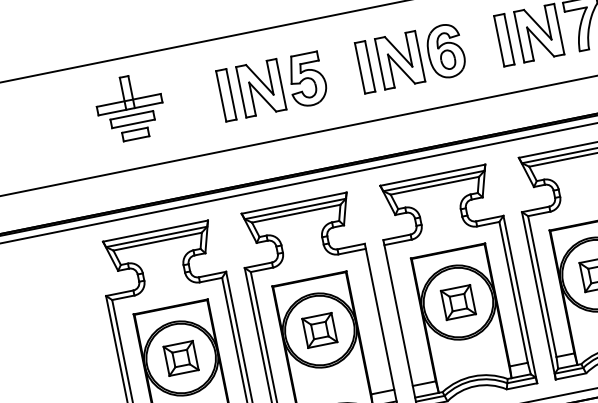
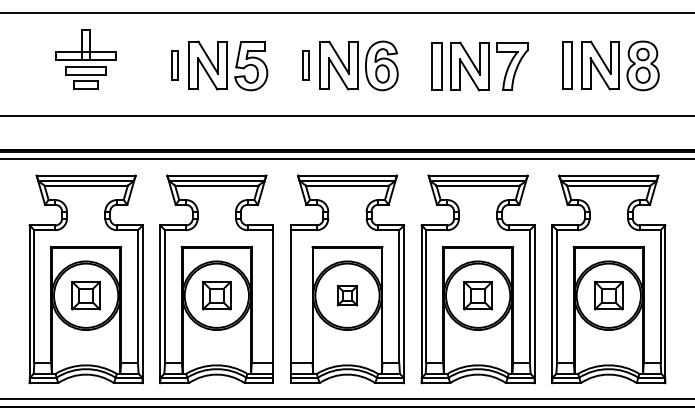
part: (364, 67) -> (305, 65), size x0.6
part: (225, 95) -> (174, 65), size x0.6
part: (458, 302) -> (347, 295), size x0.7

